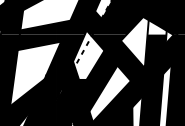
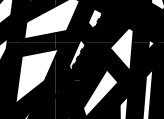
fill: (156, 27) -> (140, 36), added
fill: (88, 57) -> (82, 62), added

